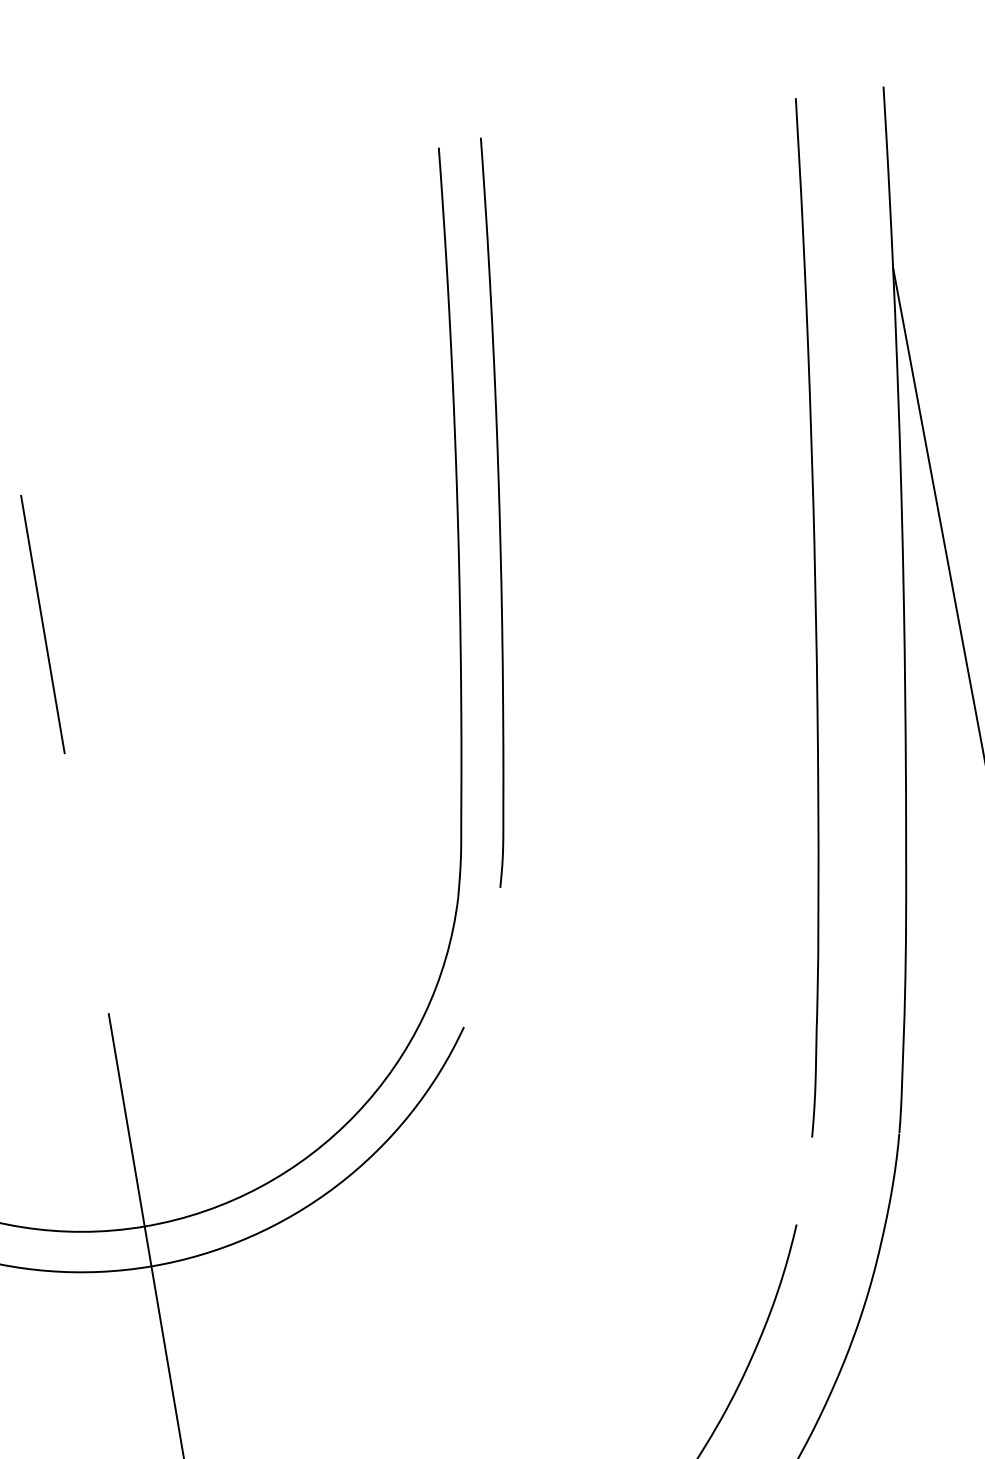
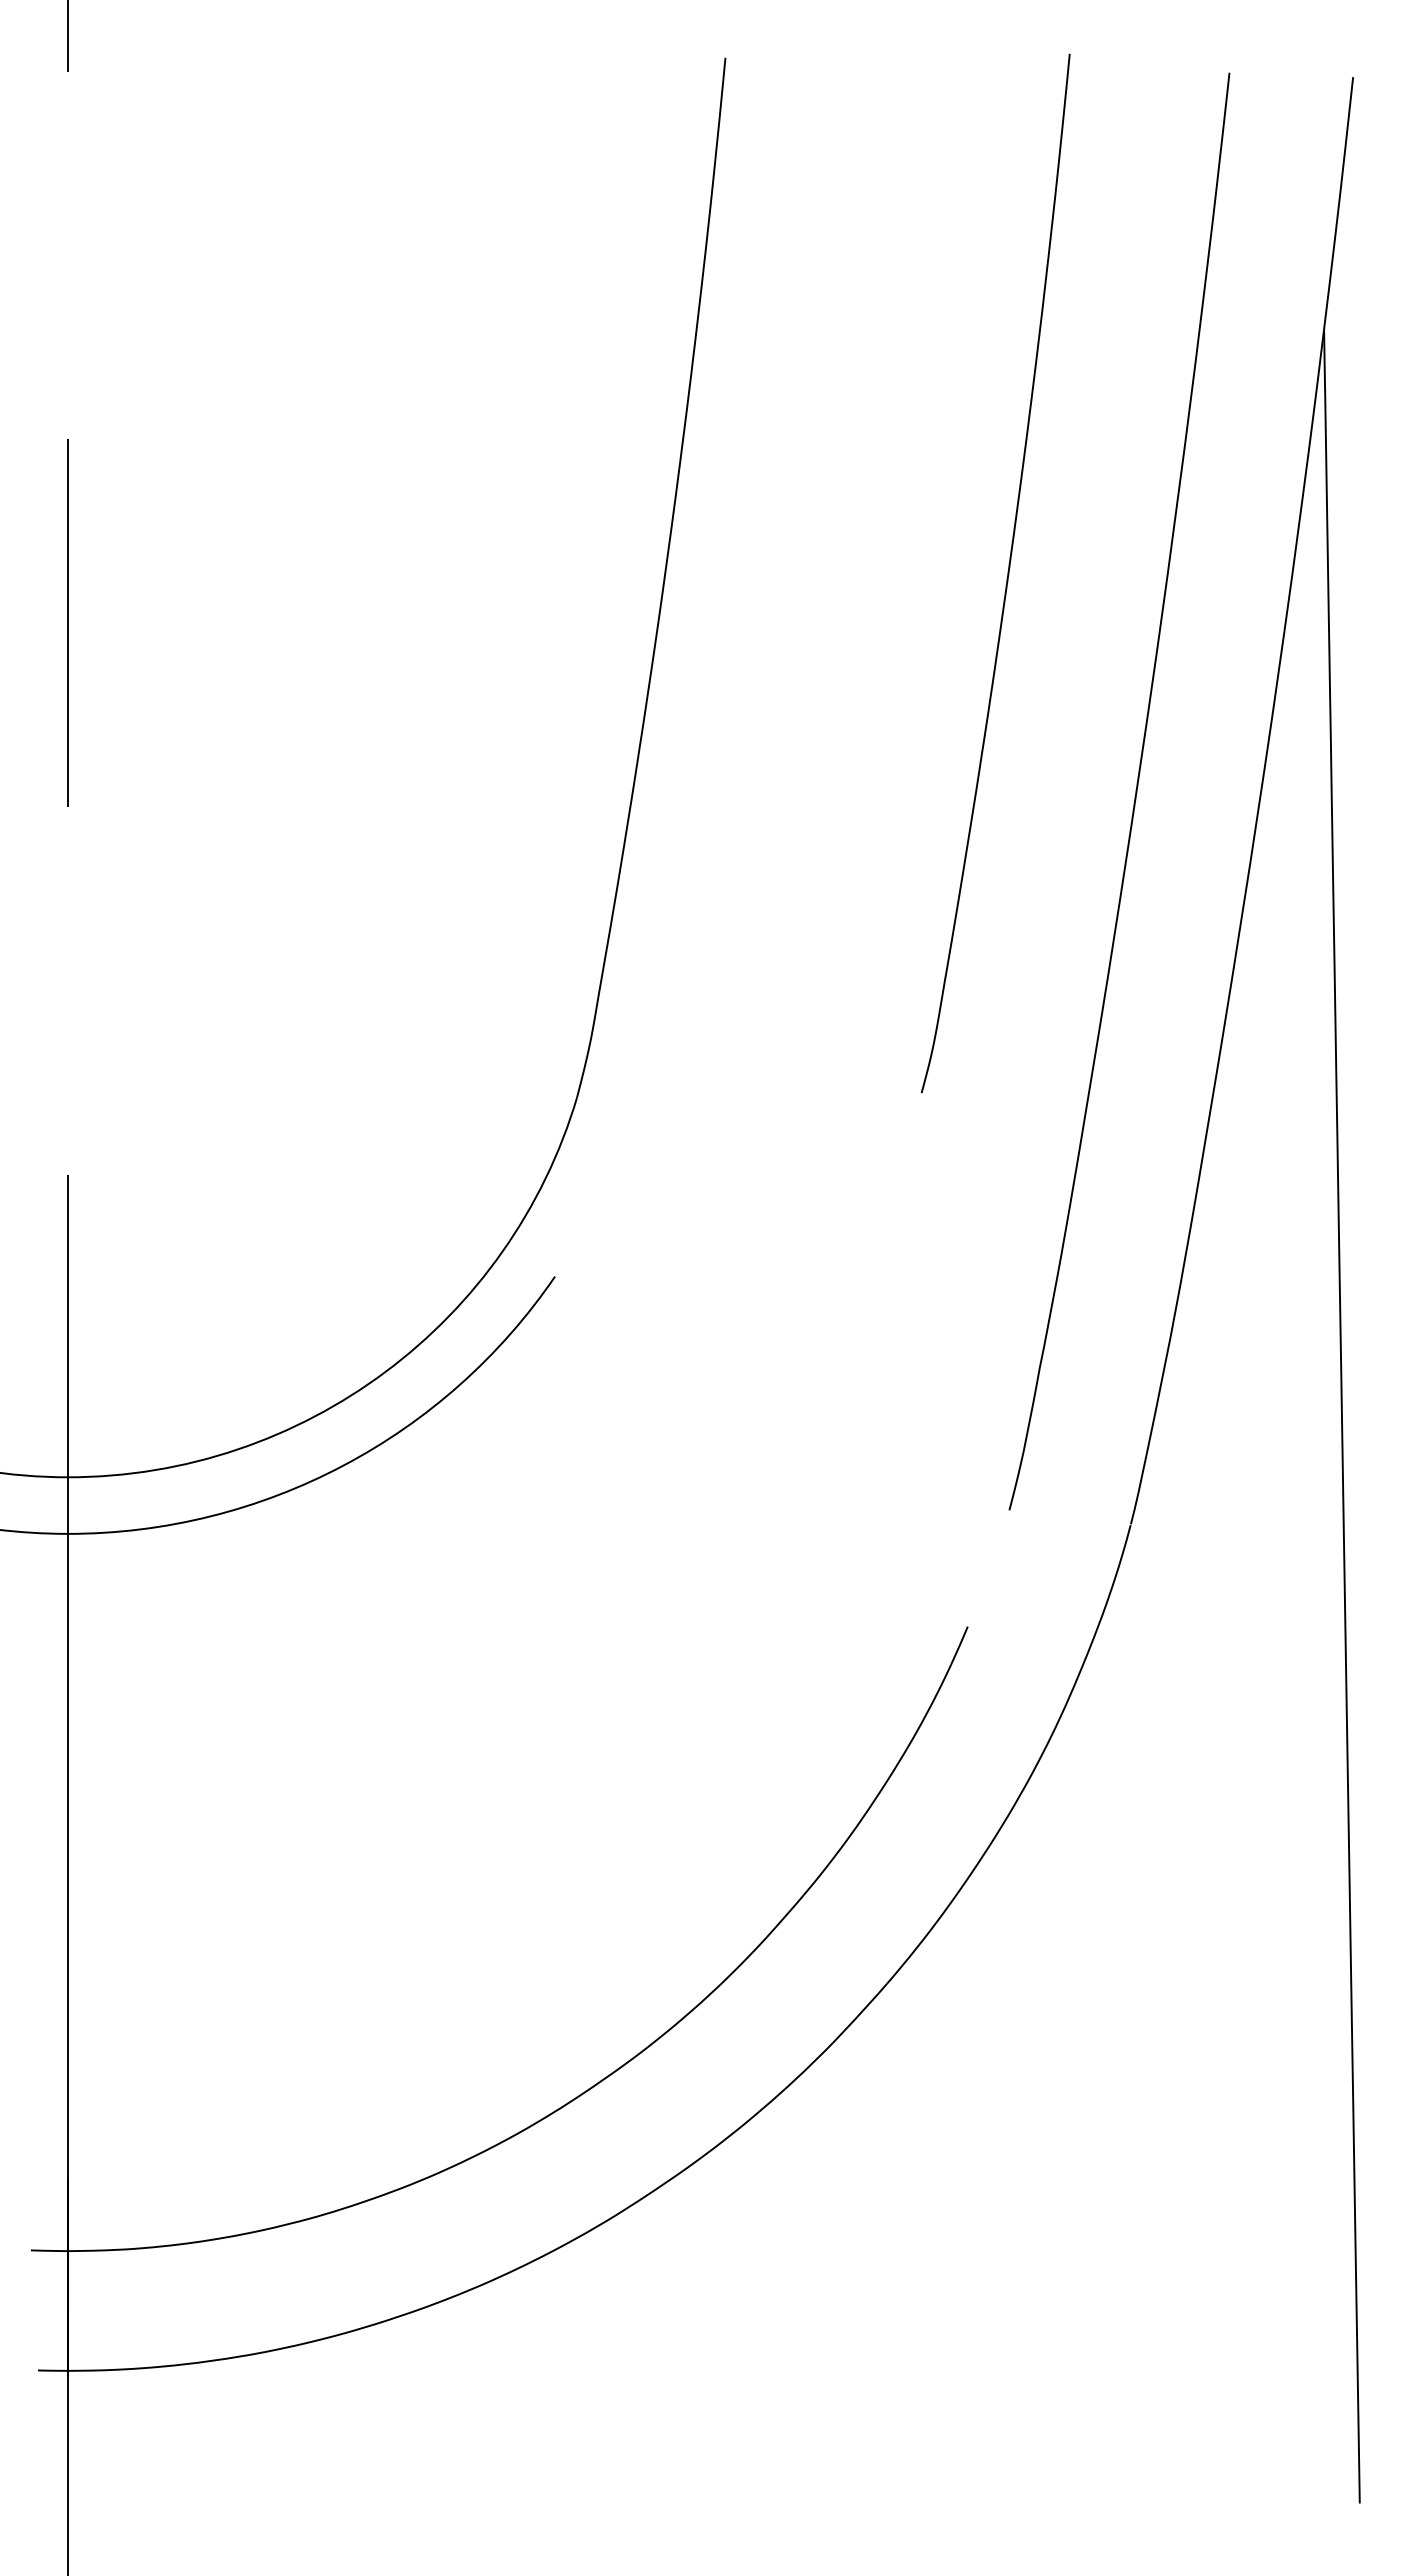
curve: (498, 511) -> (1007, 573), moved

